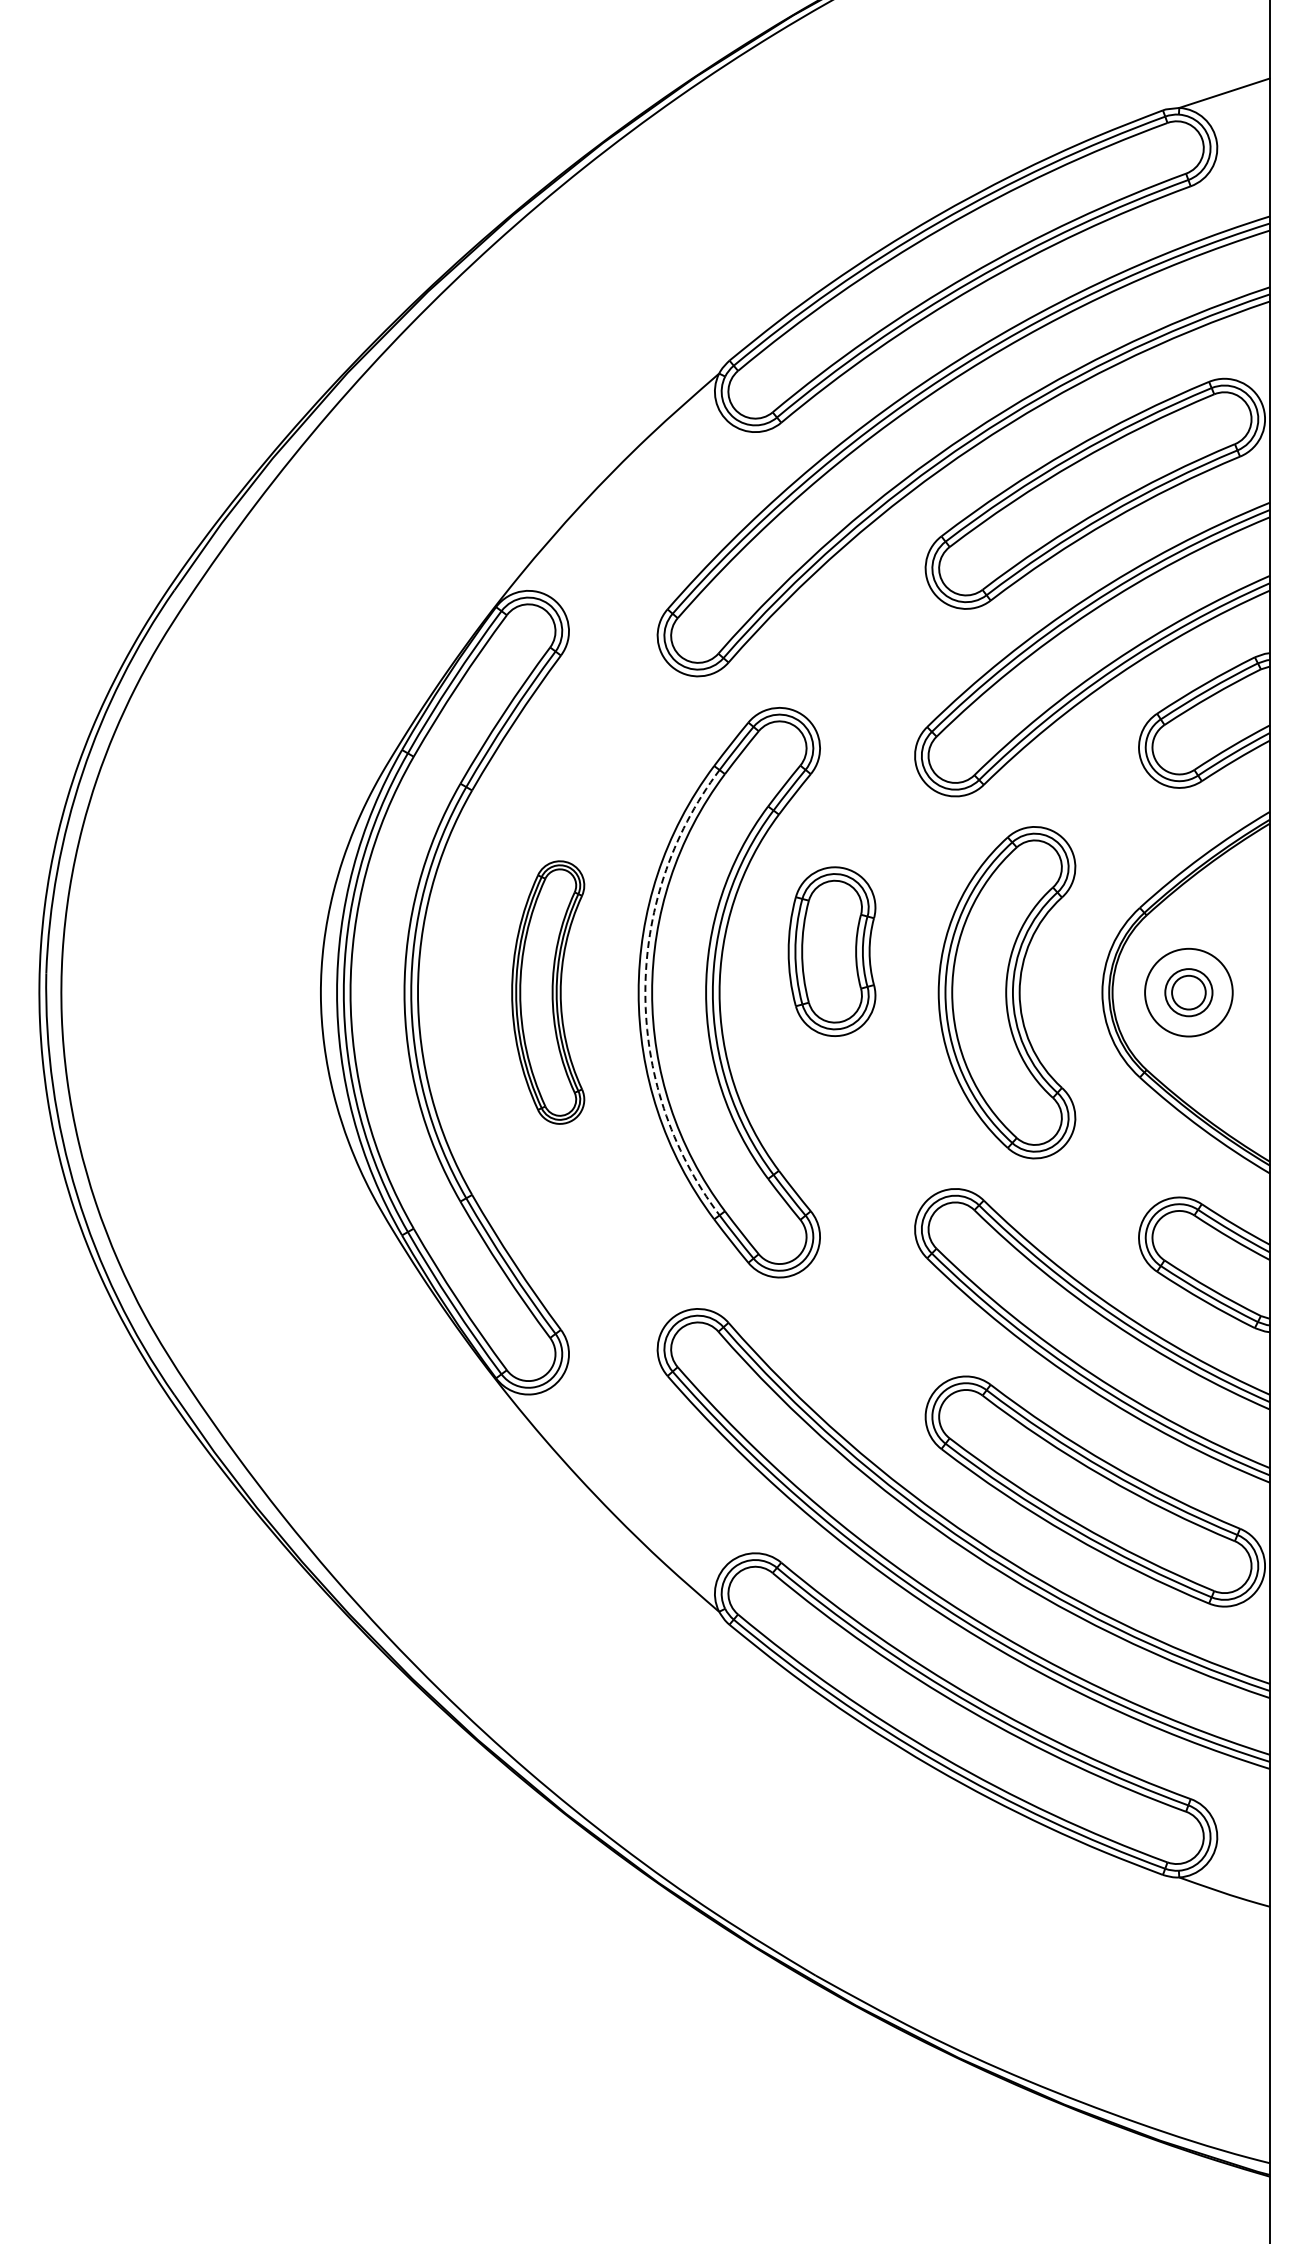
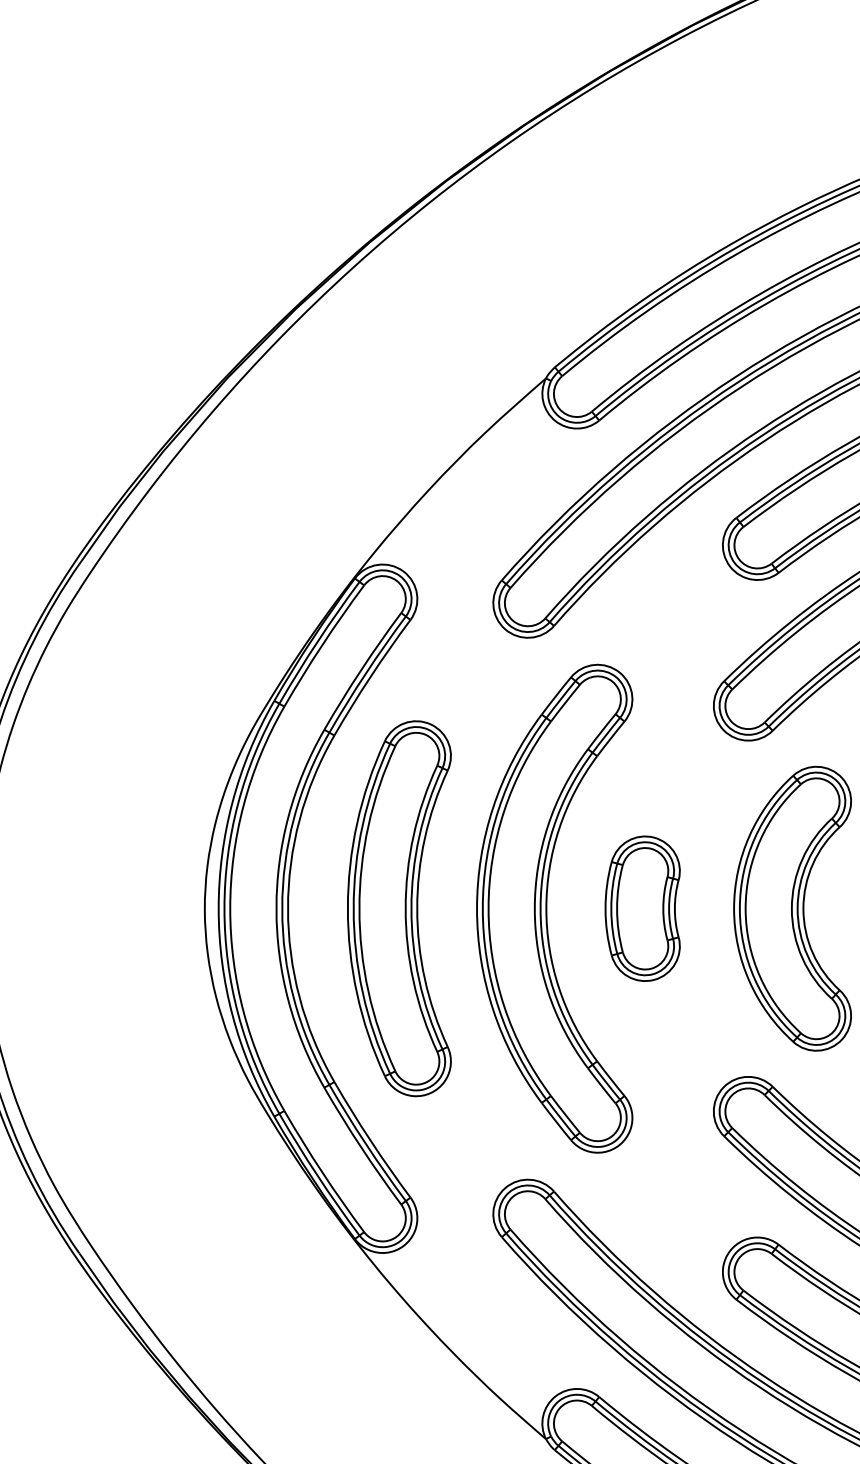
part: (831, 951) -> (642, 908), moved
part: (548, 992) -> (399, 908), size x1.67
arc: (645, 992) -> (482, 908), dashed -> solid

